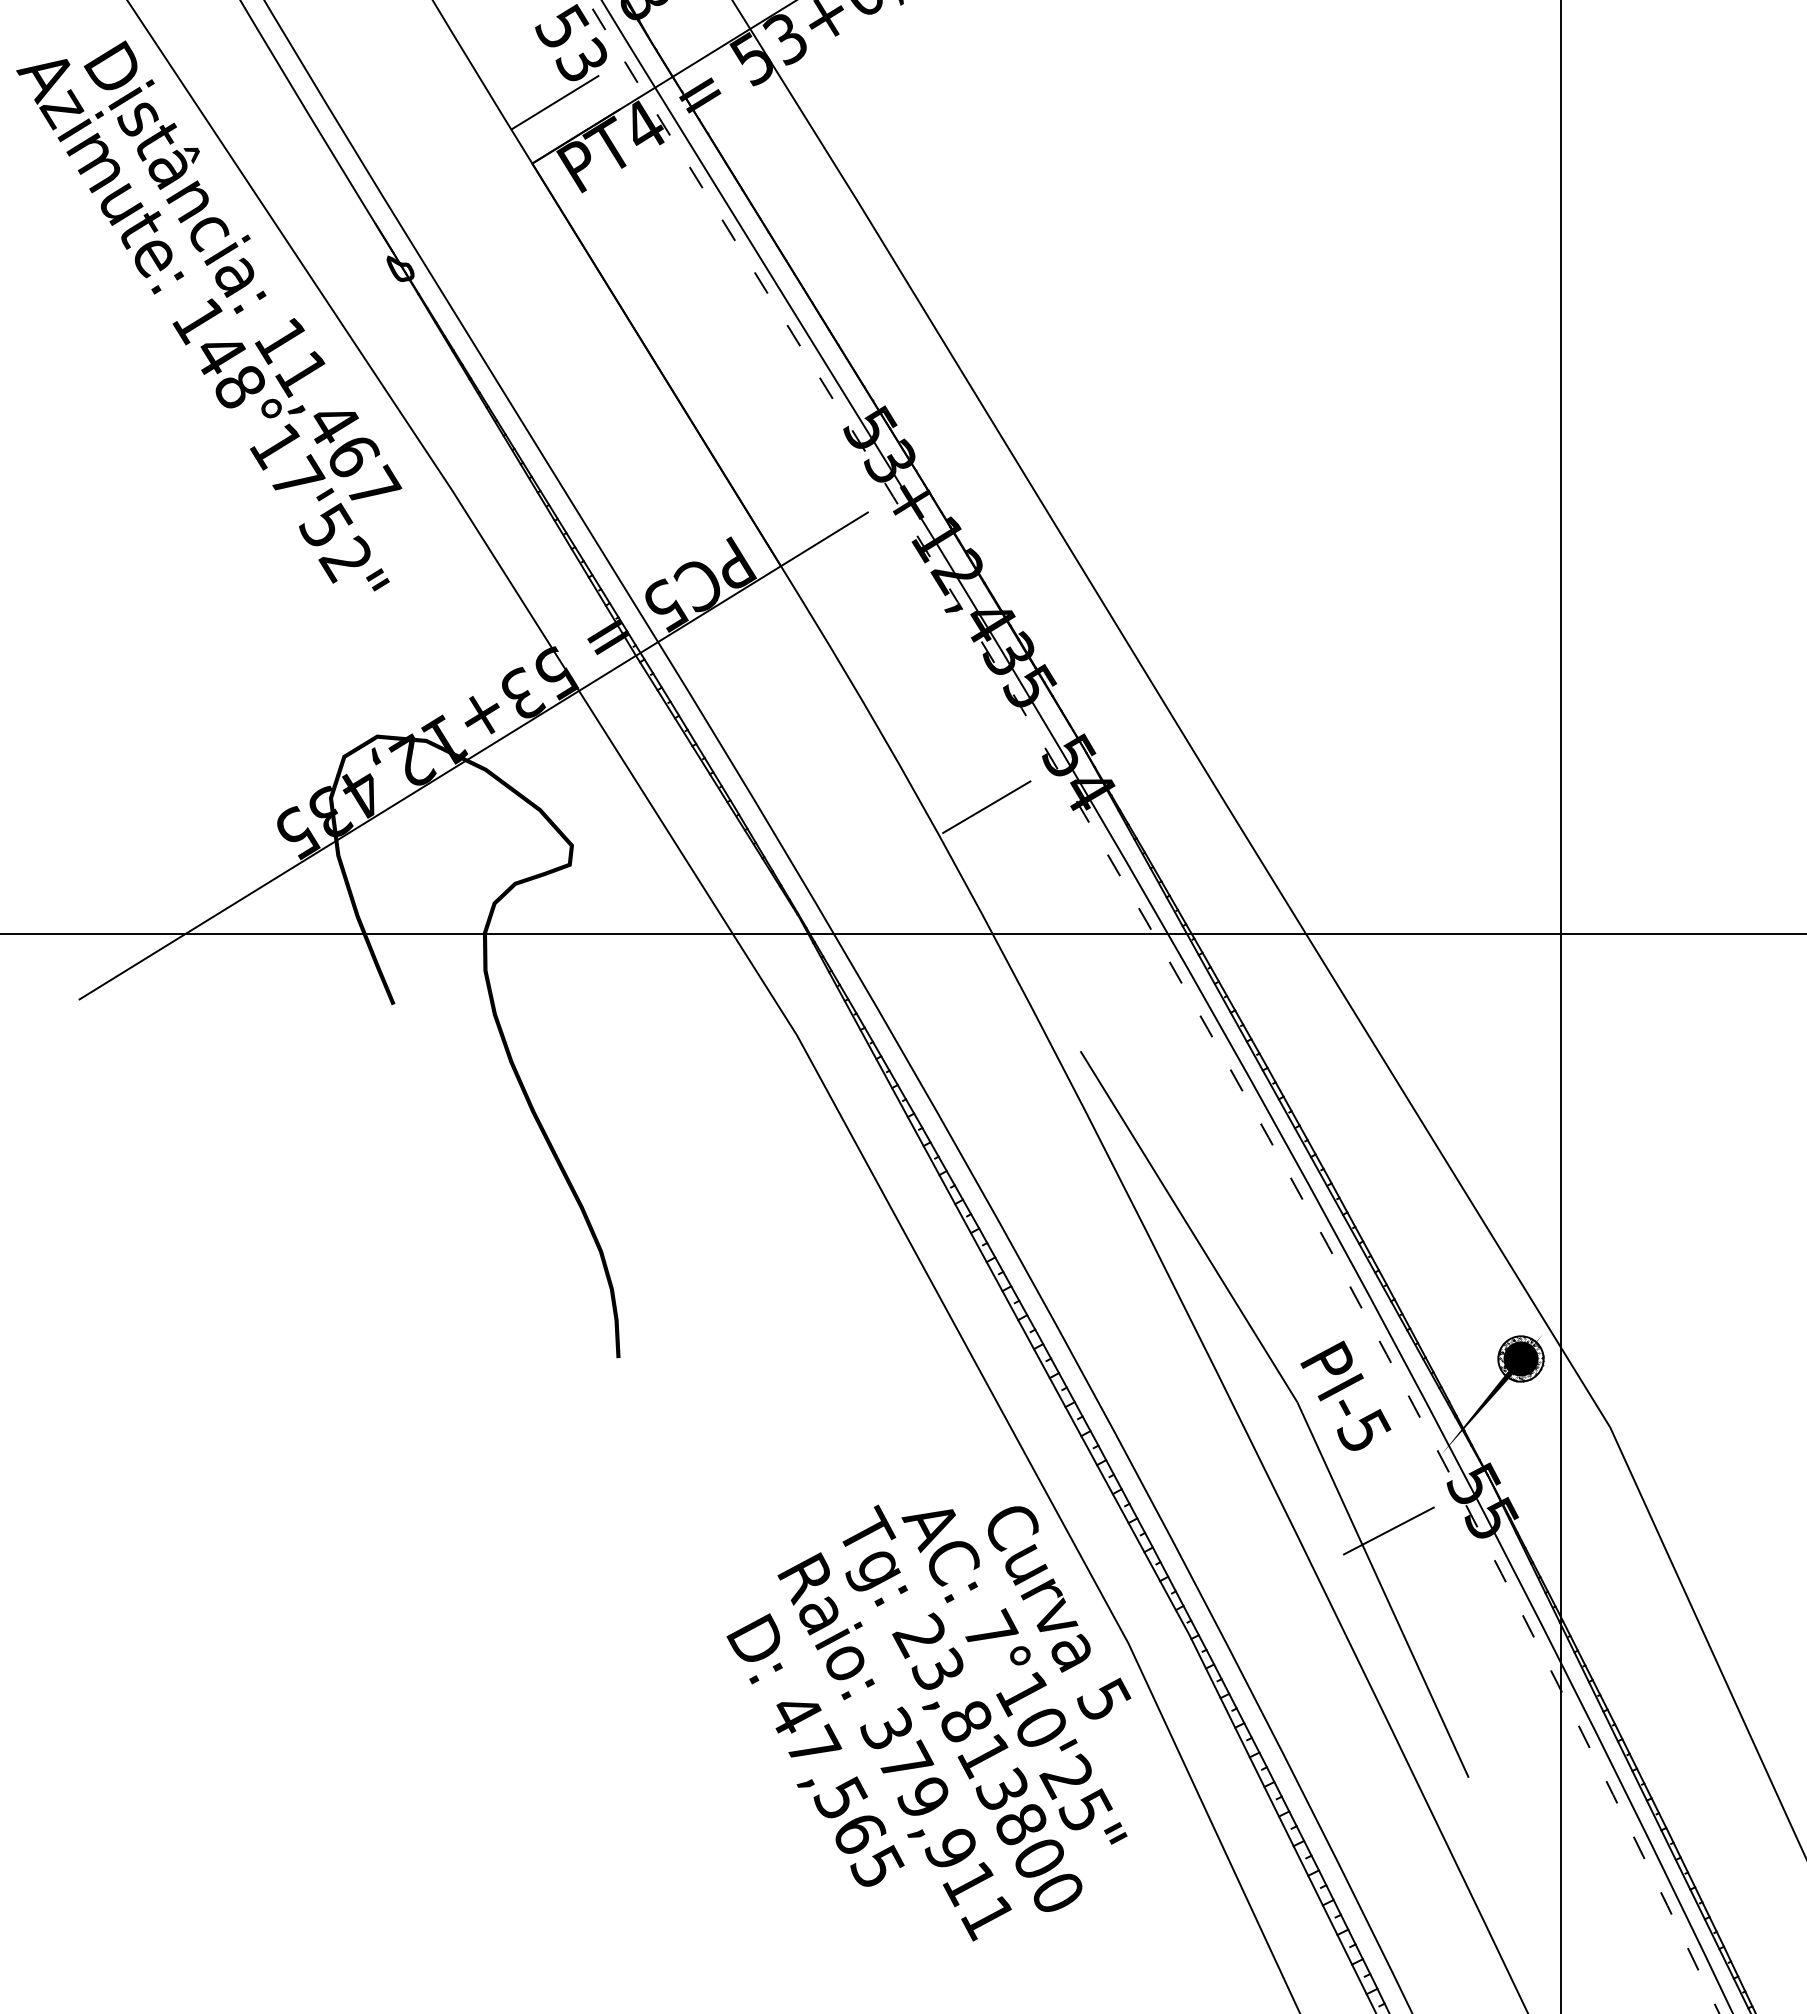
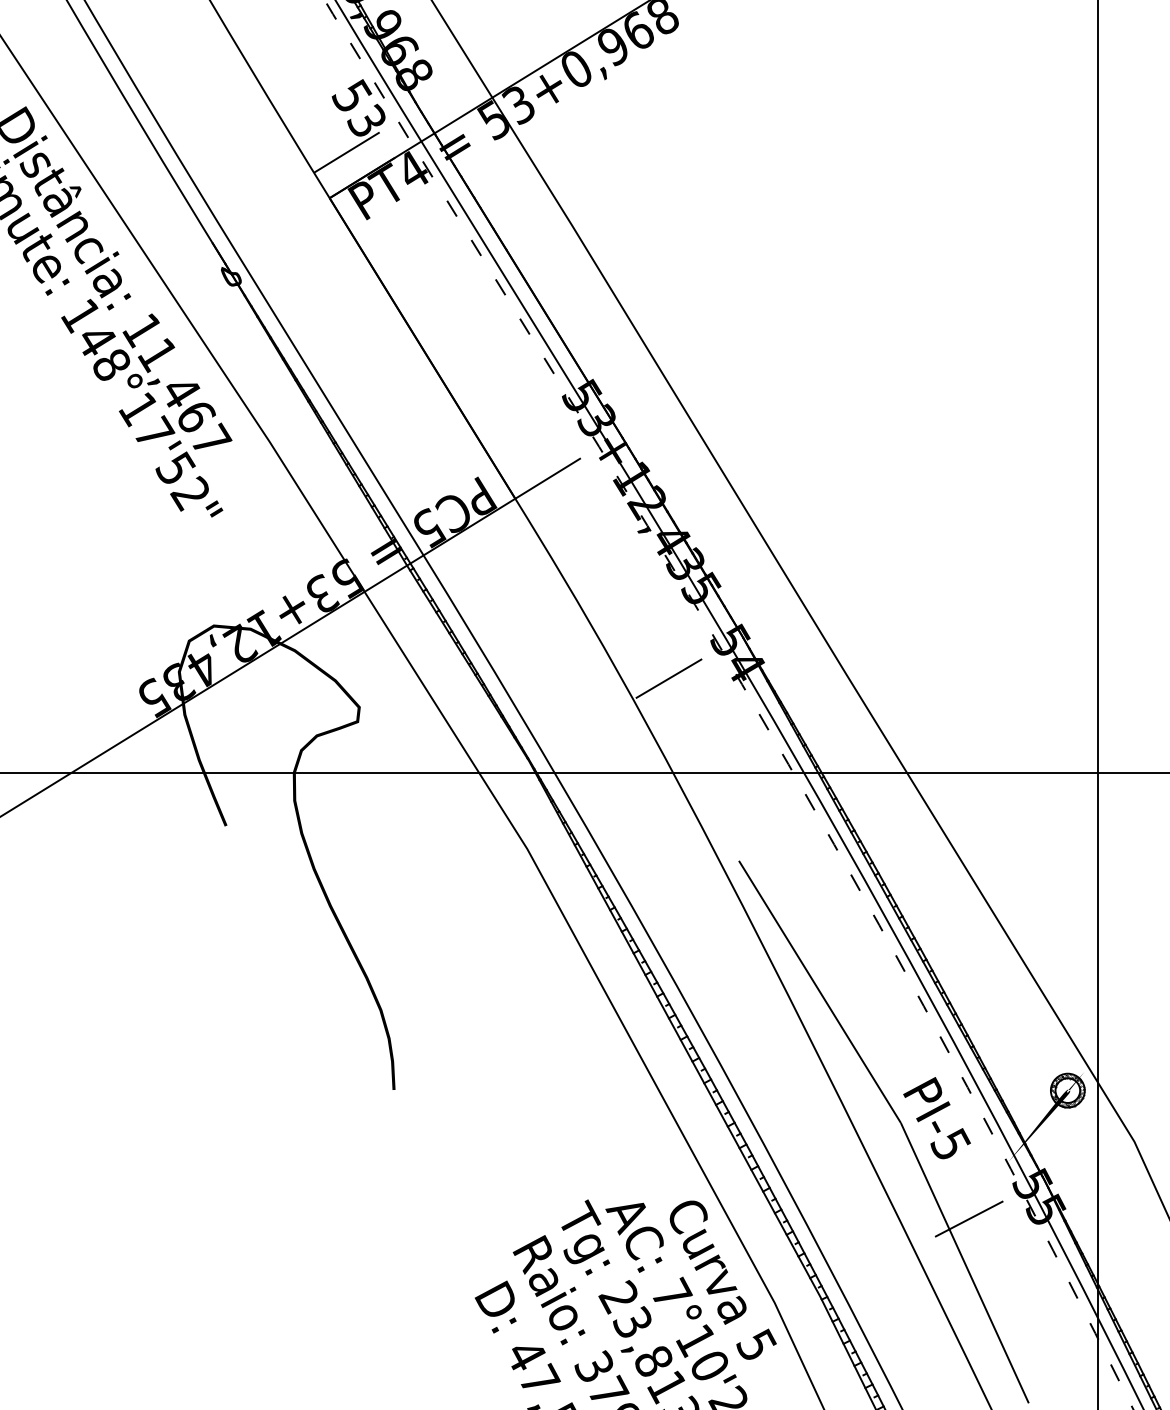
fill: (1520, 1358) -> (1067, 1090), removed

